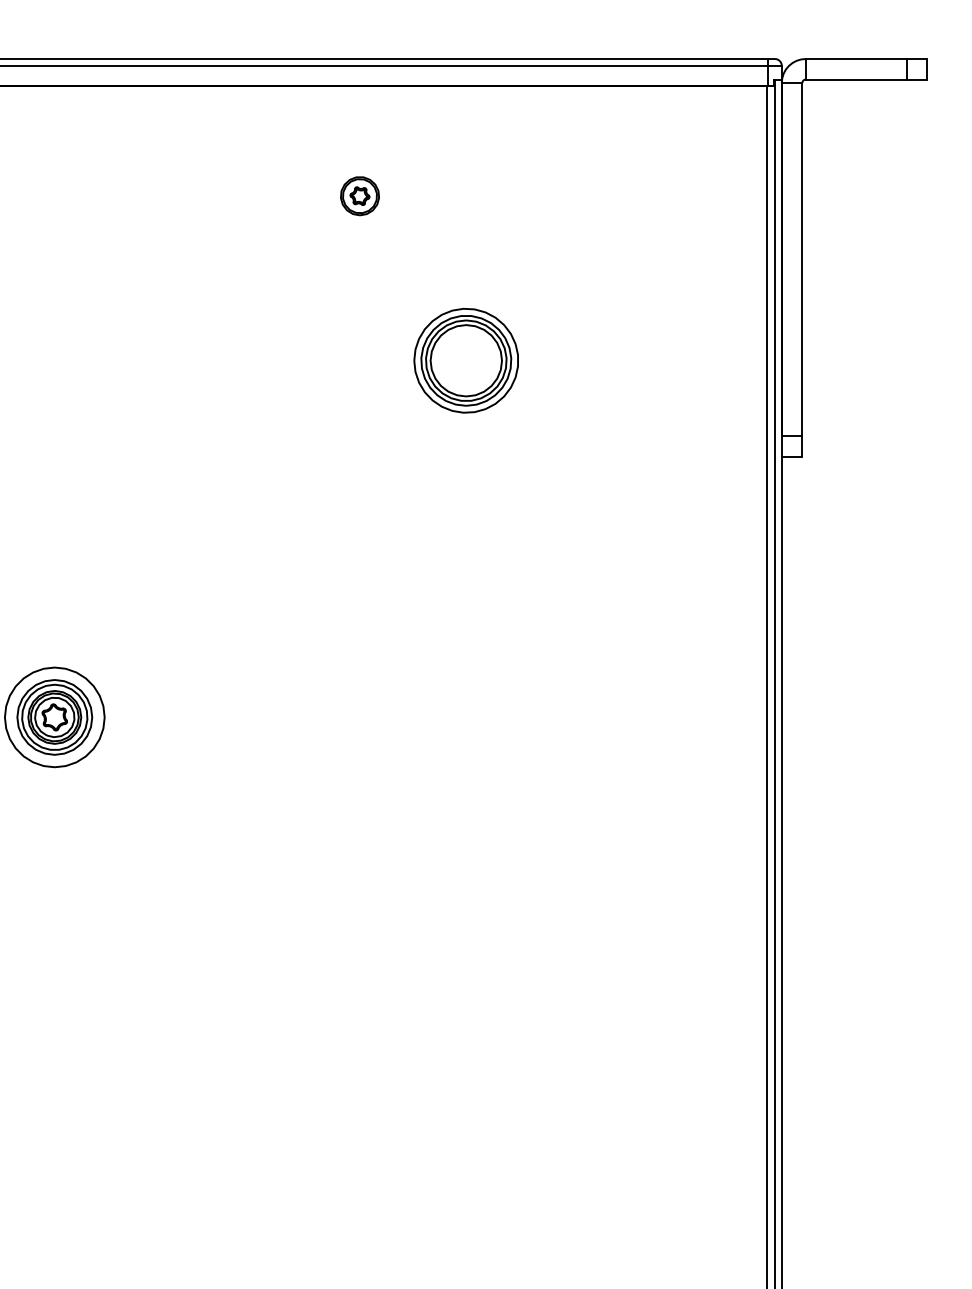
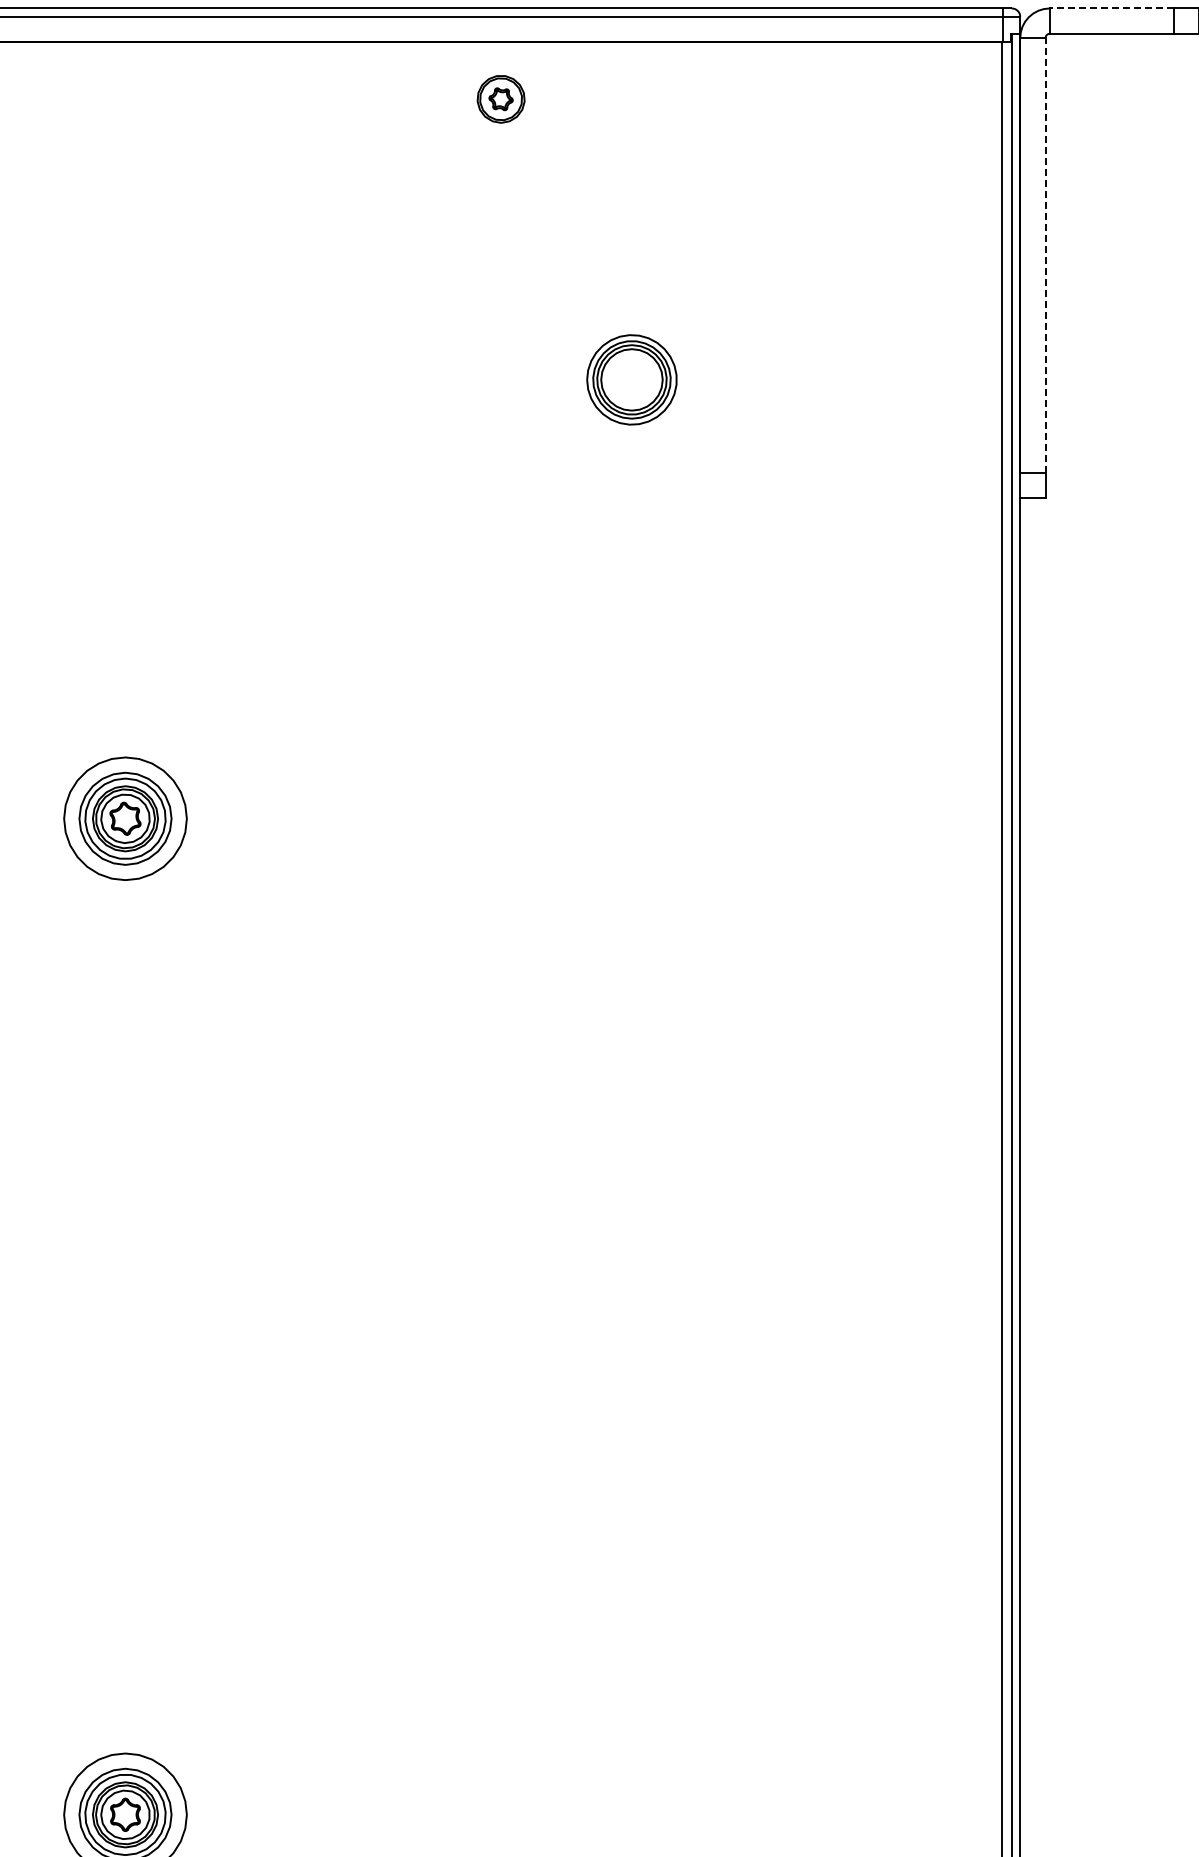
line: (855, 59) -> (1111, 8), solid -> dashed
part: (359, 196) -> (500, 99), moved
line: (802, 258) -> (1045, 254), solid -> dashed
part: (465, 360) -> (631, 379), size x0.7

